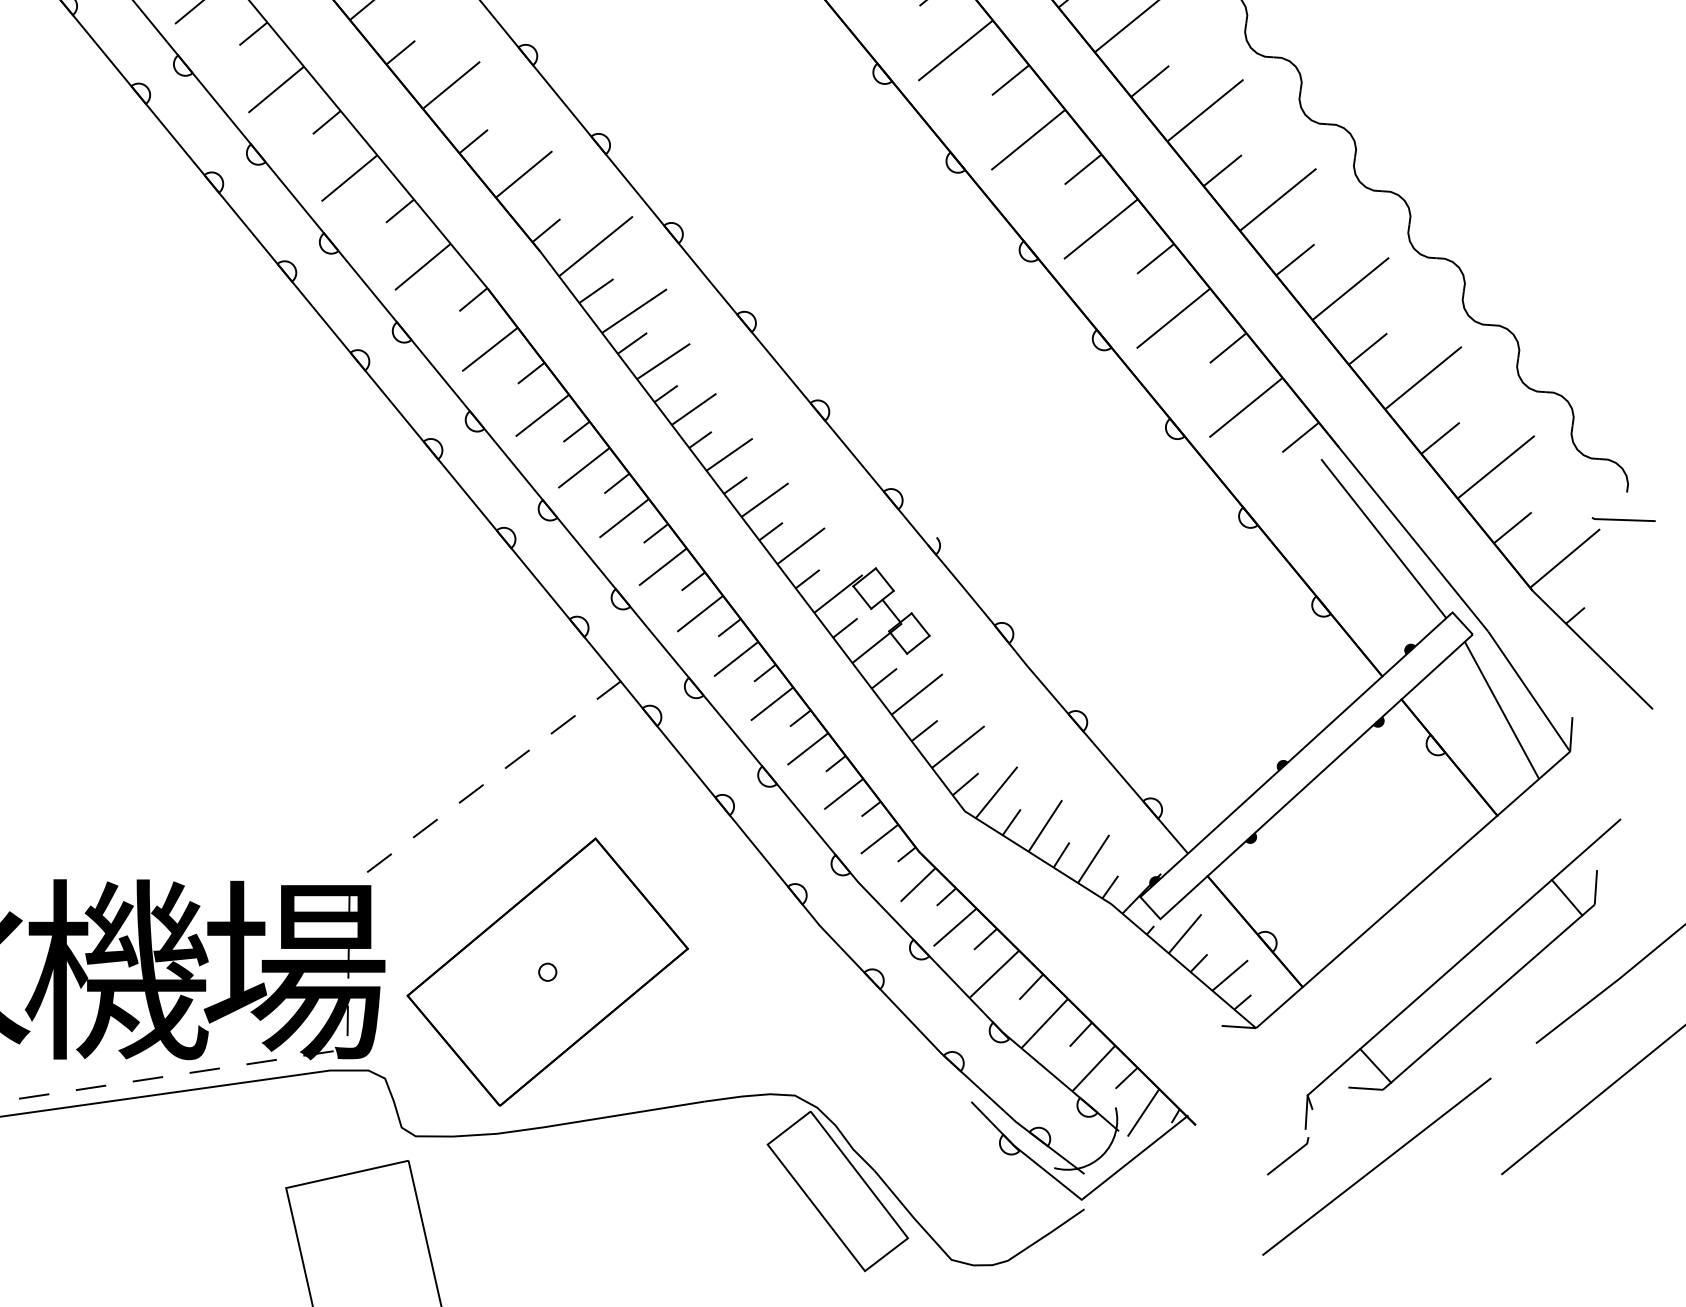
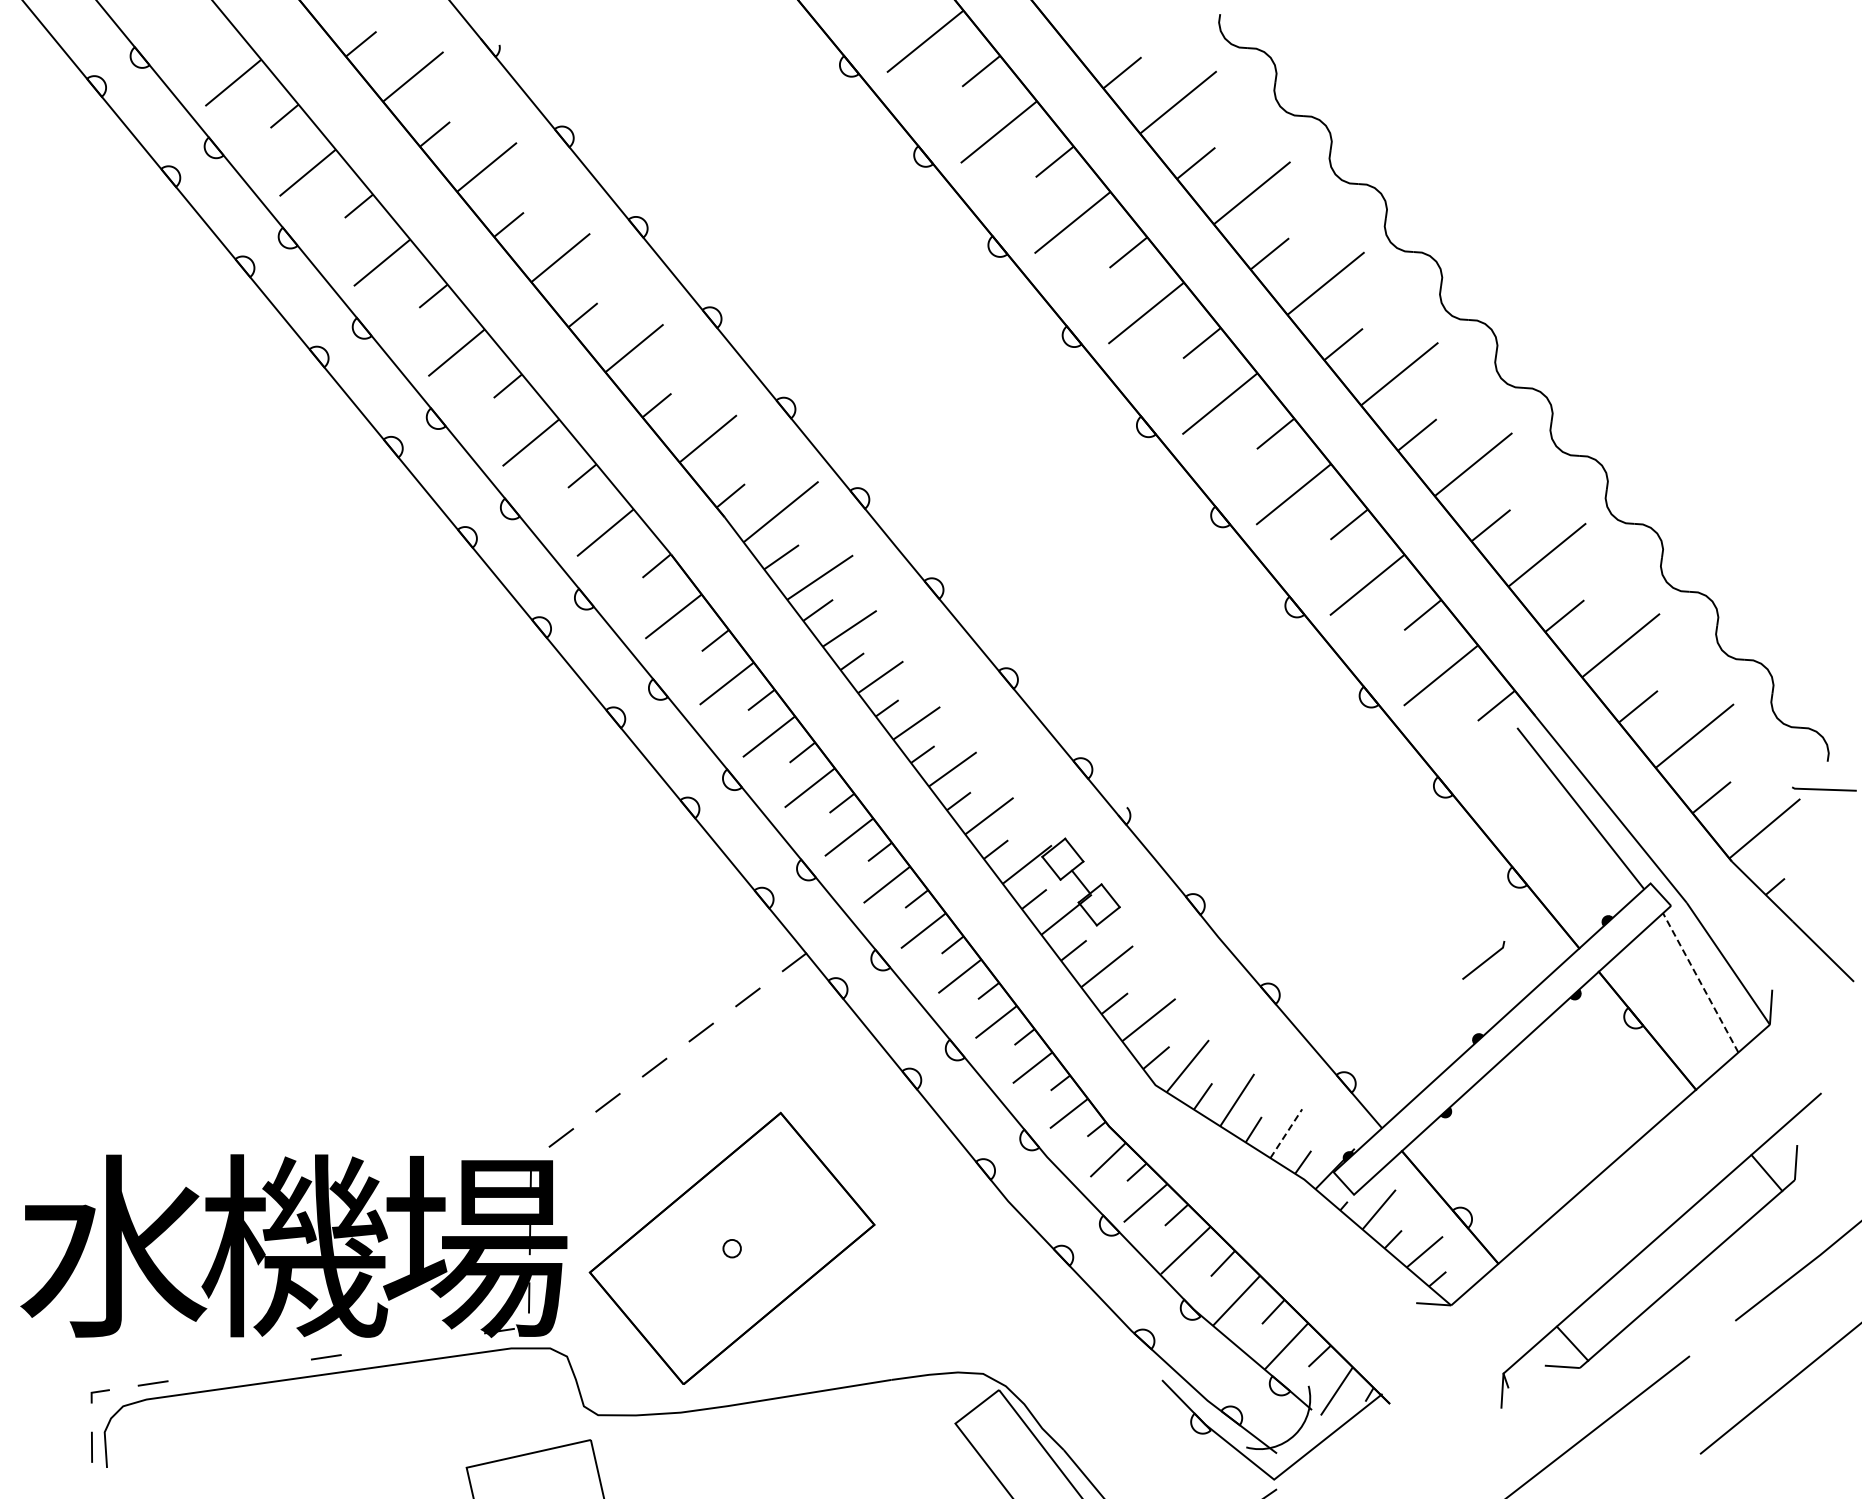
line: (1501, 710) -> (1700, 982), solid -> dashed
line: (1093, 858) -> (1286, 1133), solid -> dashed
line: (261, 1061) -> (441, 1339), removed
line: (204, 1070) -> (383, 1348), removed
line: (90, 1087) -> (268, 1365), removed
line: (33, 1096) -> (210, 1374), removed
line: (1287, 1157) -> (1483, 961), moved

